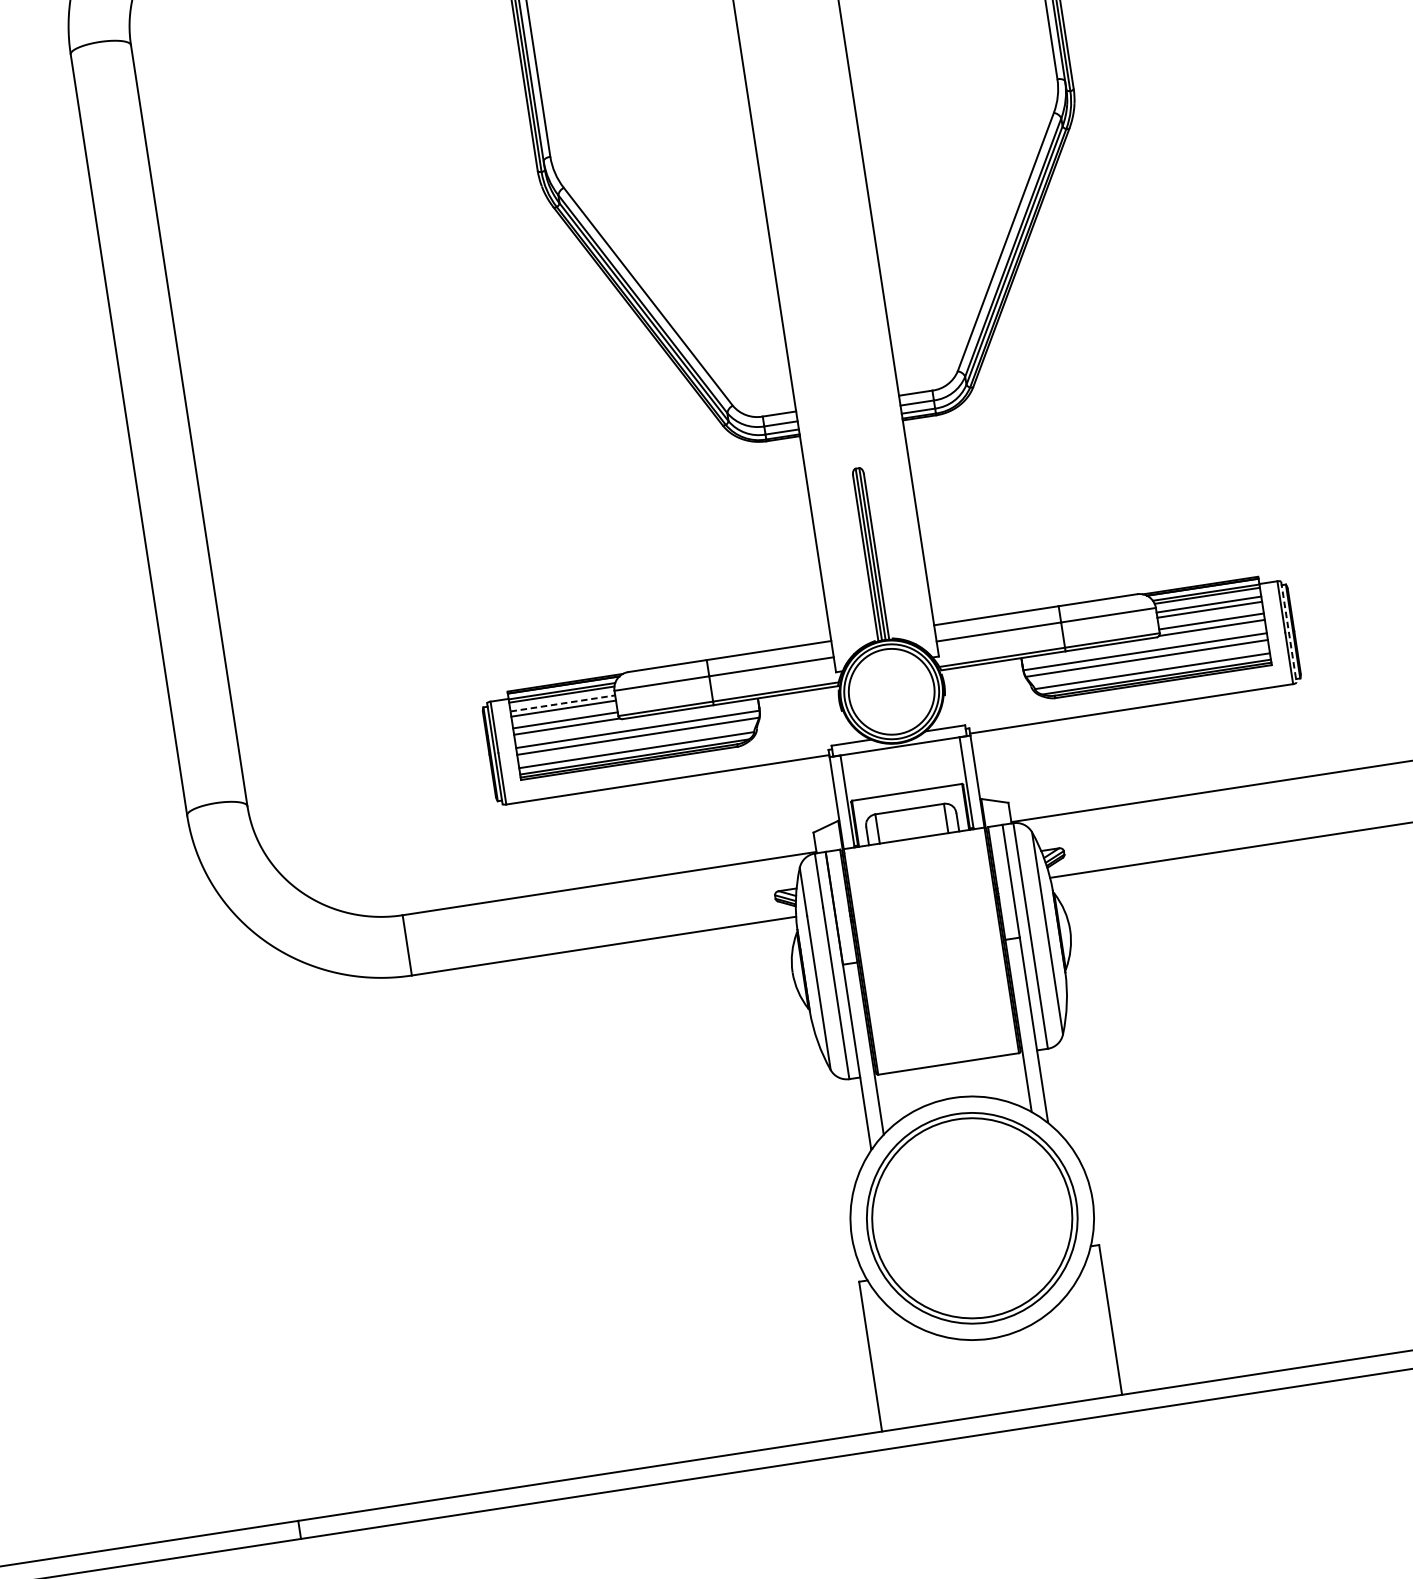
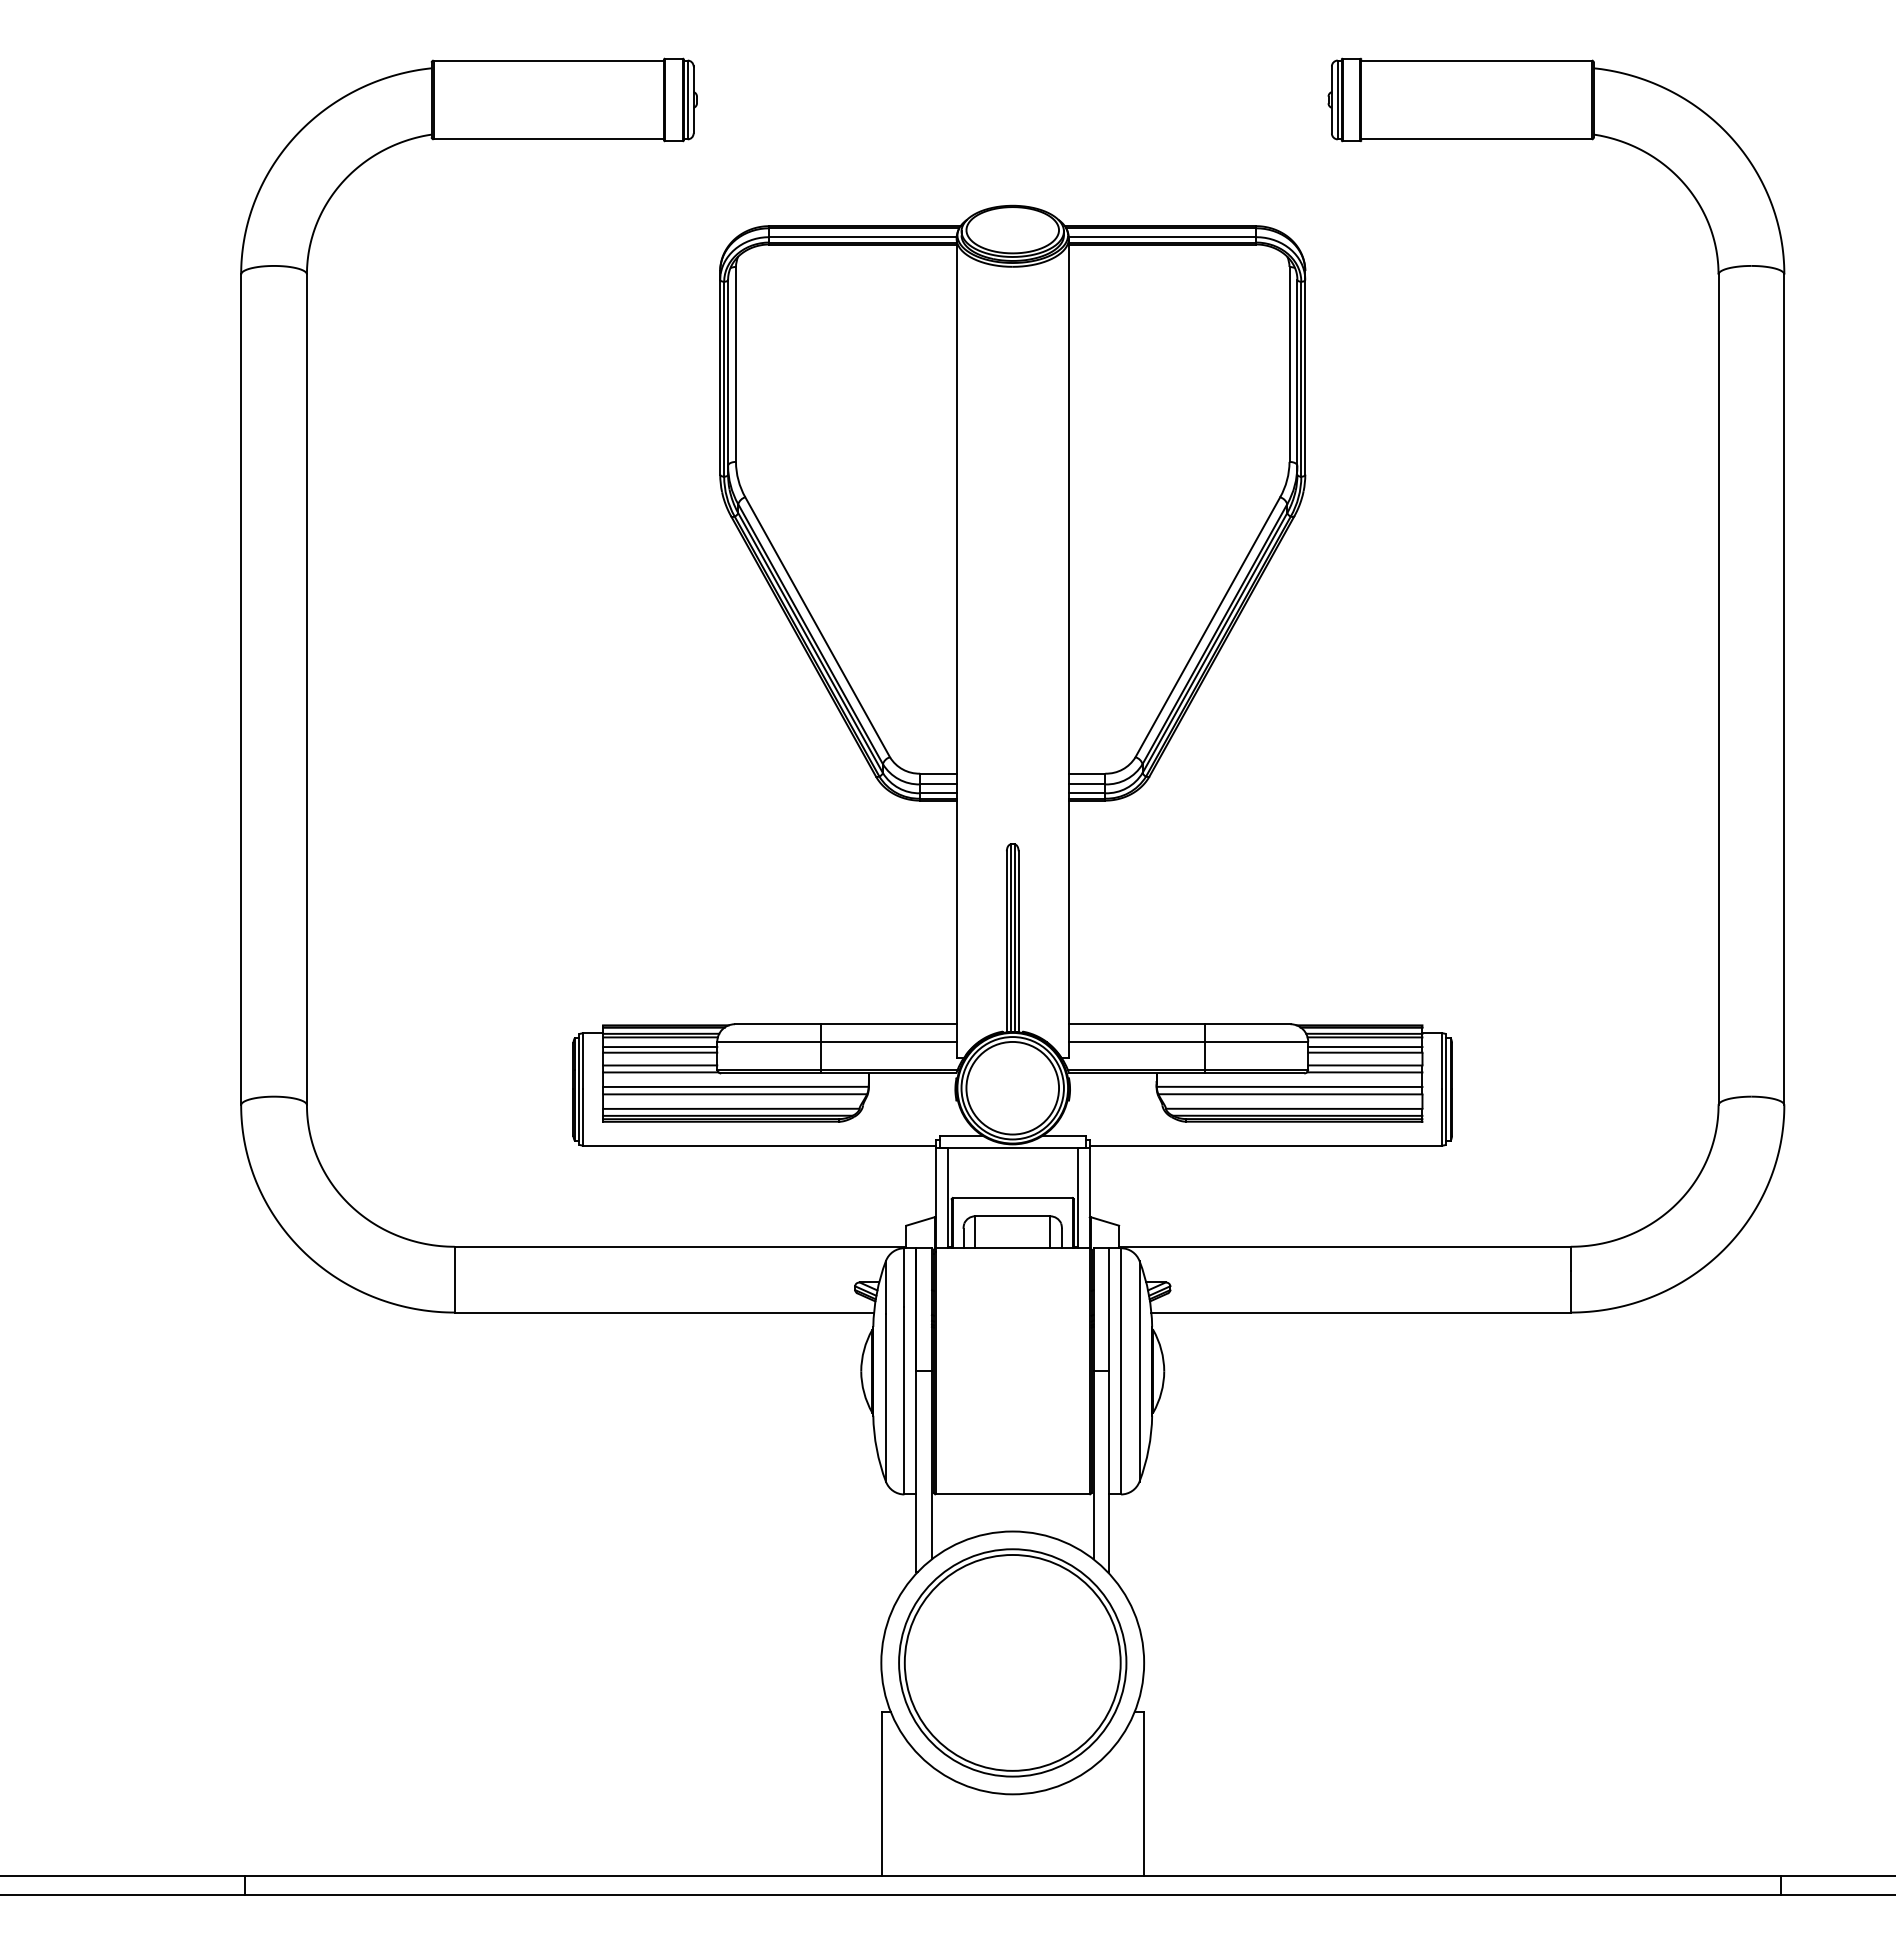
line: (1289, 632) -> (1446, 1089), dashed -> solid
line: (563, 703) -> (660, 1047), dashed -> solid

